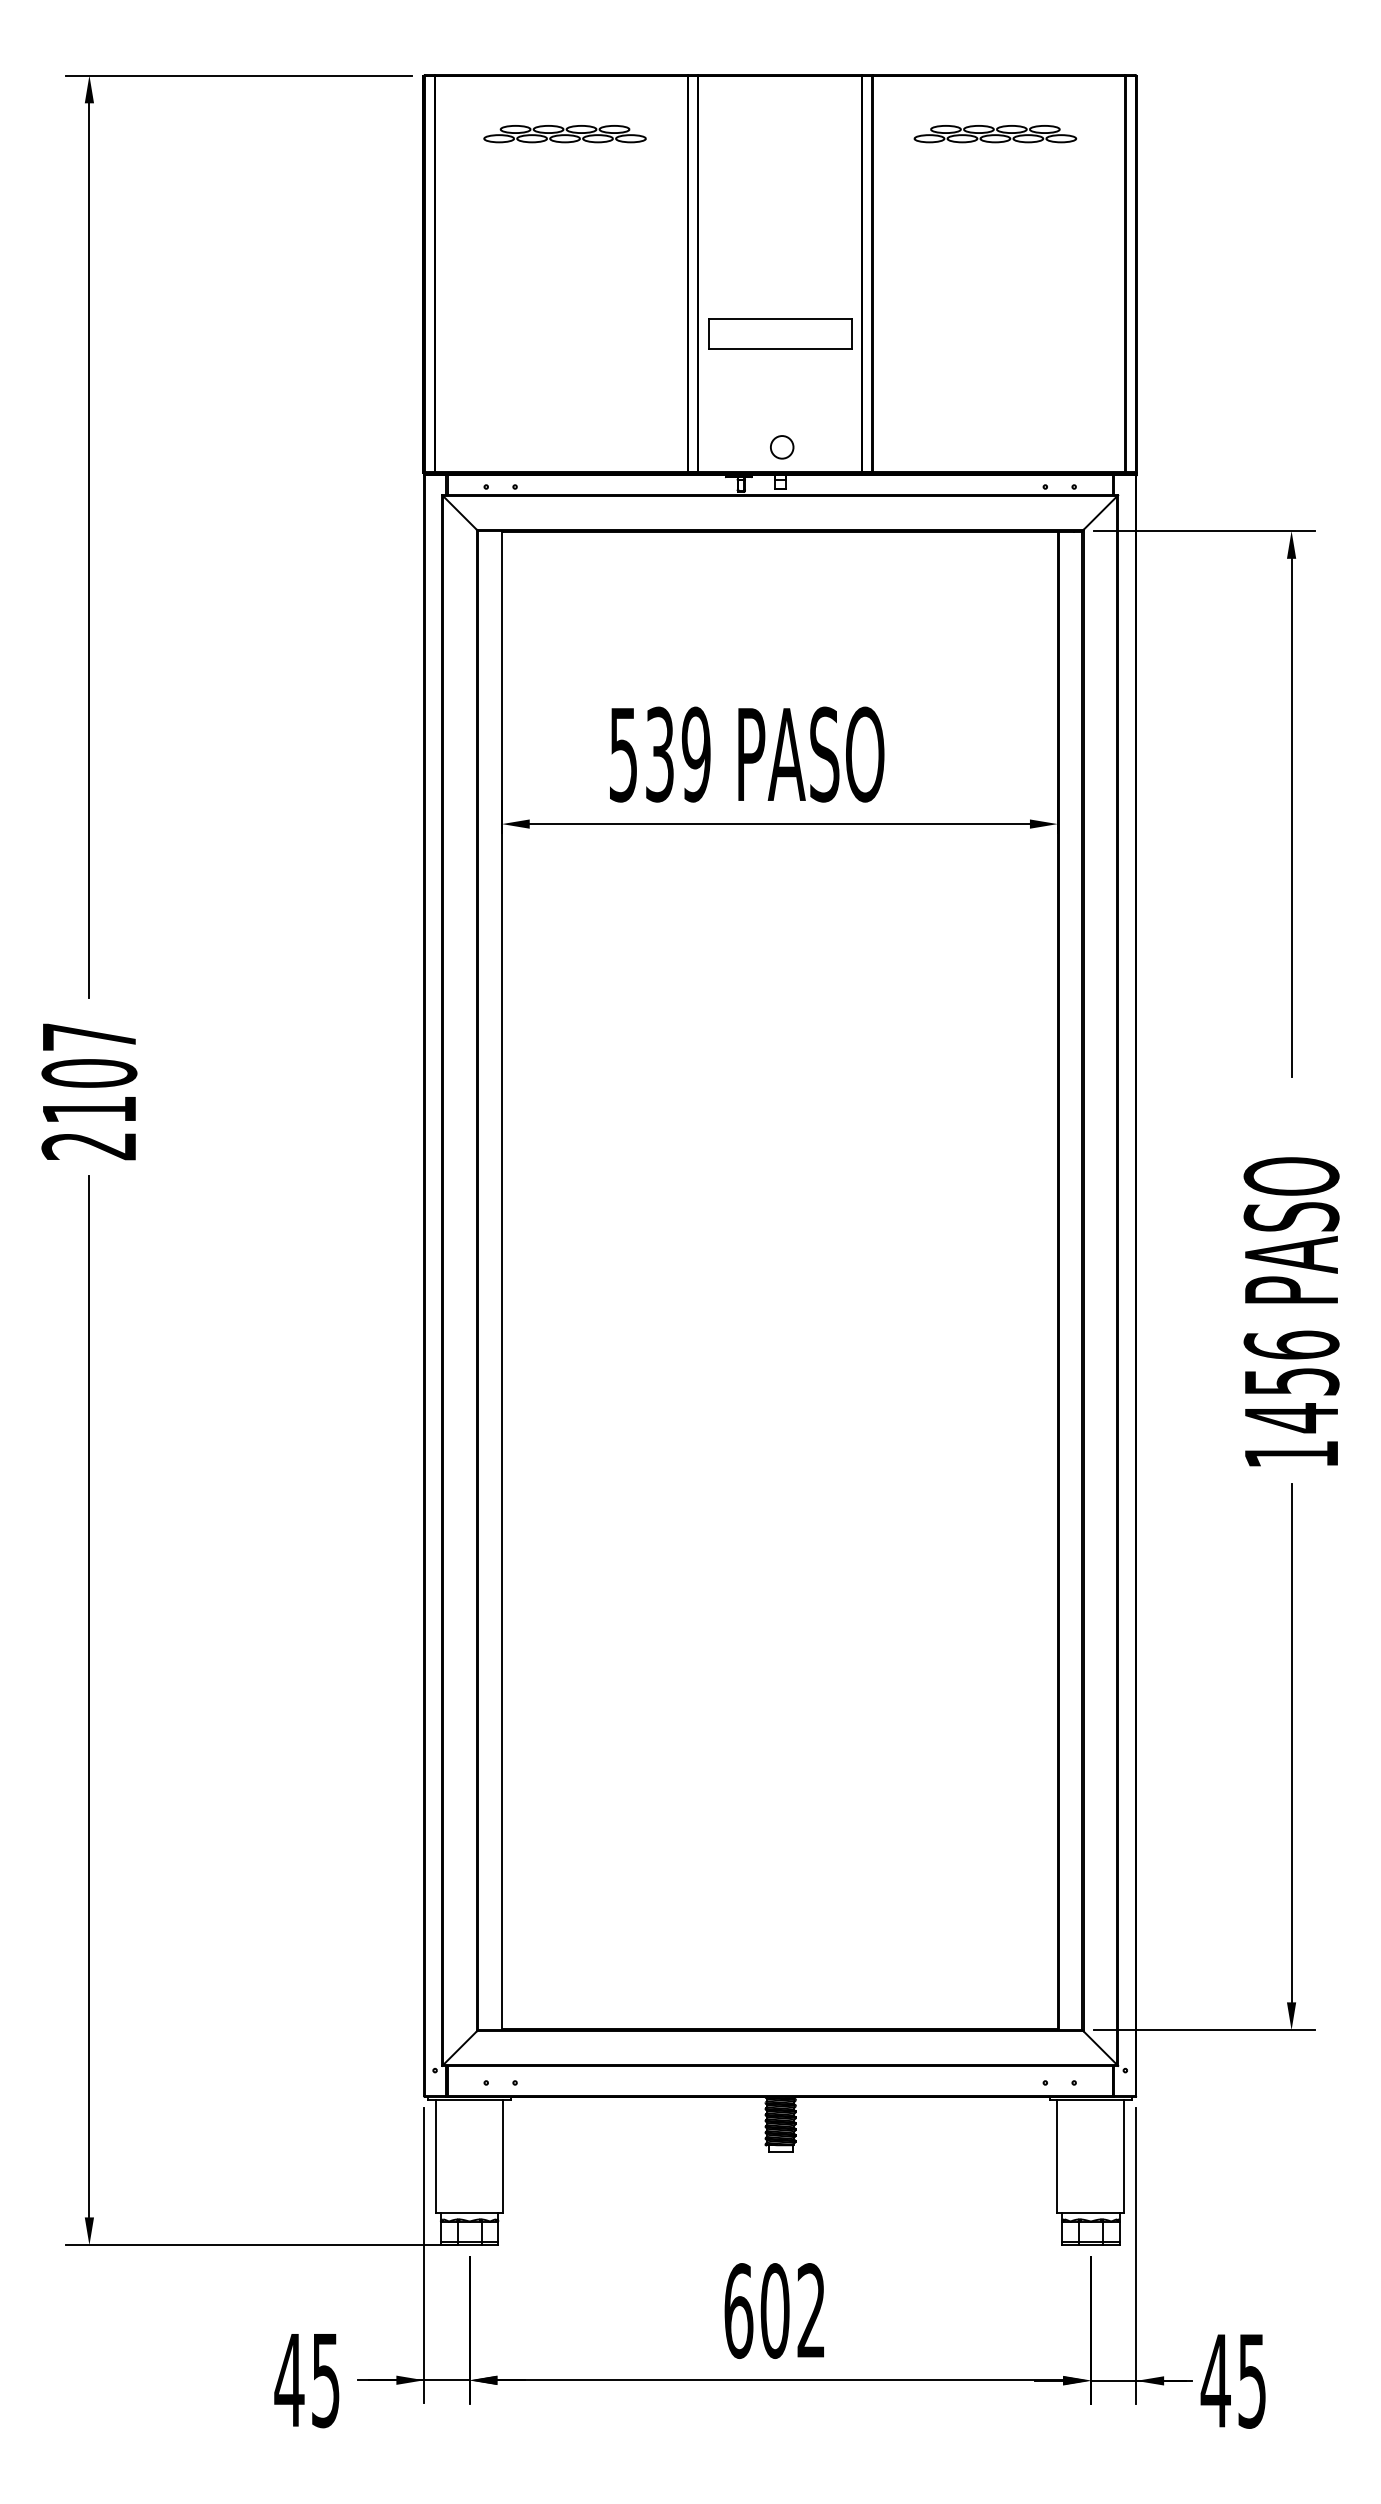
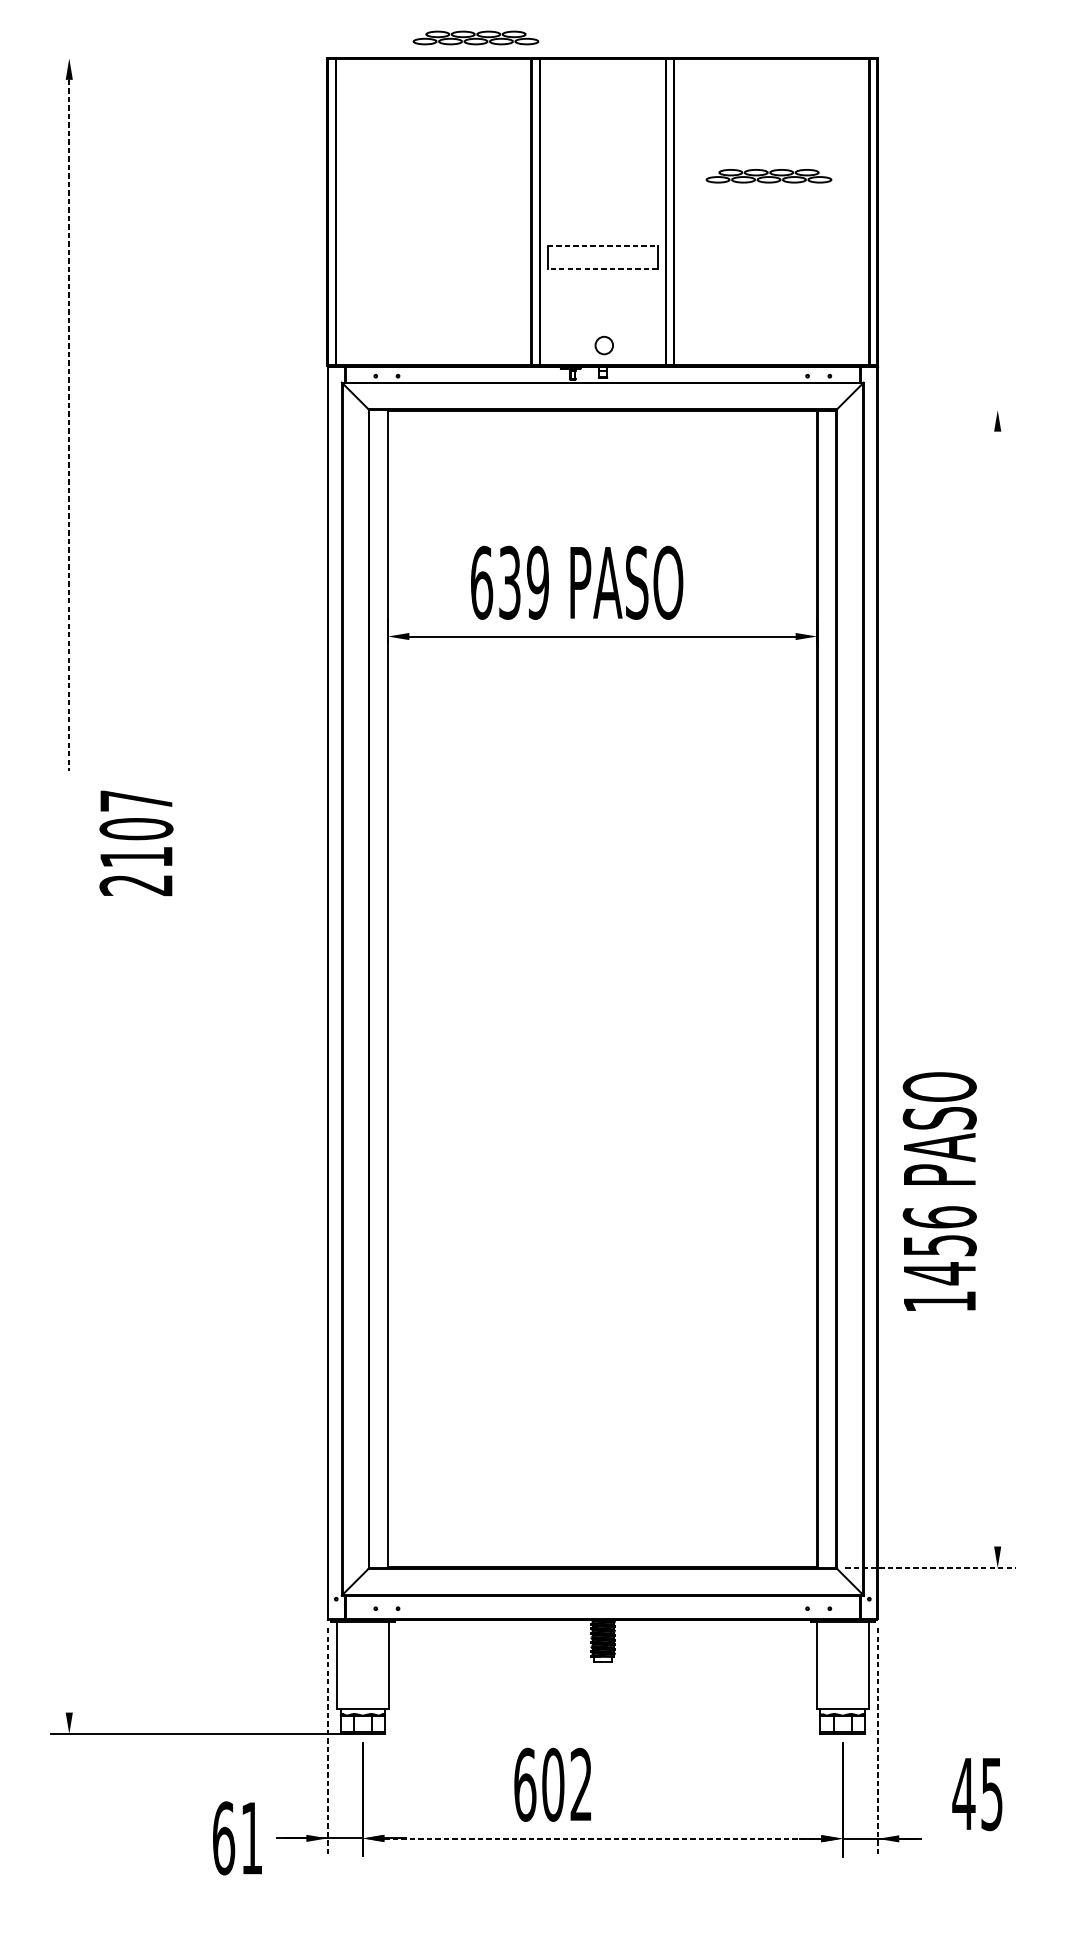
line: (238, 75) -> (184, 58), removed
part: (564, 134) -> (475, 38), moved
part: (995, 134) -> (769, 176), moved
line: (780, 318) -> (603, 246), solid -> dashed
line: (779, 348) -> (602, 269), solid -> dashed
line: (1204, 531) -> (930, 410), removed
line: (89, 550) -> (69, 425), solid -> dashed
text: (623, 754) -> (481, 582), 539 -> 639
line: (1291, 817) -> (997, 631), removed
text: (89, 1091) -> (136, 843), moved
text: (1291, 1311) -> (939, 1191), moved
line: (89, 1696) -> (69, 1310), removed
line: (1291, 1743) -> (997, 1346), removed
line: (1204, 2030) -> (930, 1568), solid -> dashed
line: (424, 2255) -> (328, 1742), solid -> dashed
line: (1136, 2256) -> (877, 1742), solid -> dashed
text: (773, 2310) -> (552, 1784), moved
text: (306, 2380) -> (236, 1838), 45 -> 61
line: (780, 2380) -> (603, 1838), solid -> dashed
text: (1232, 2381) -> (976, 1794), moved

